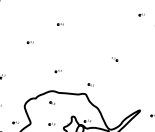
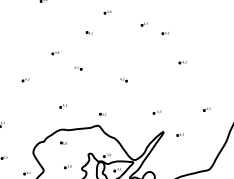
part: (92, 12) -> (88, 32), added
part: (77, 41) -> (78, 68), added
part: (137, 92) -> (156, 112), added

